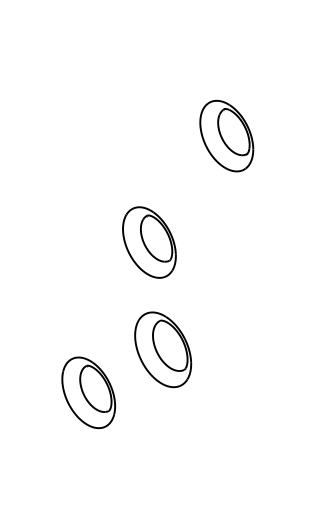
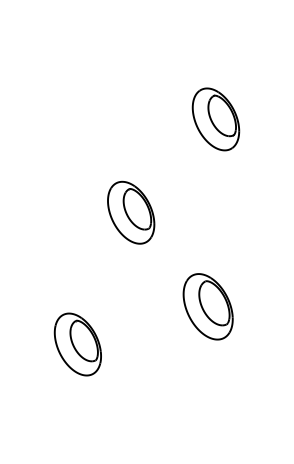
part: (226, 136) -> (215, 119), moved
part: (162, 349) -> (207, 306), moved

